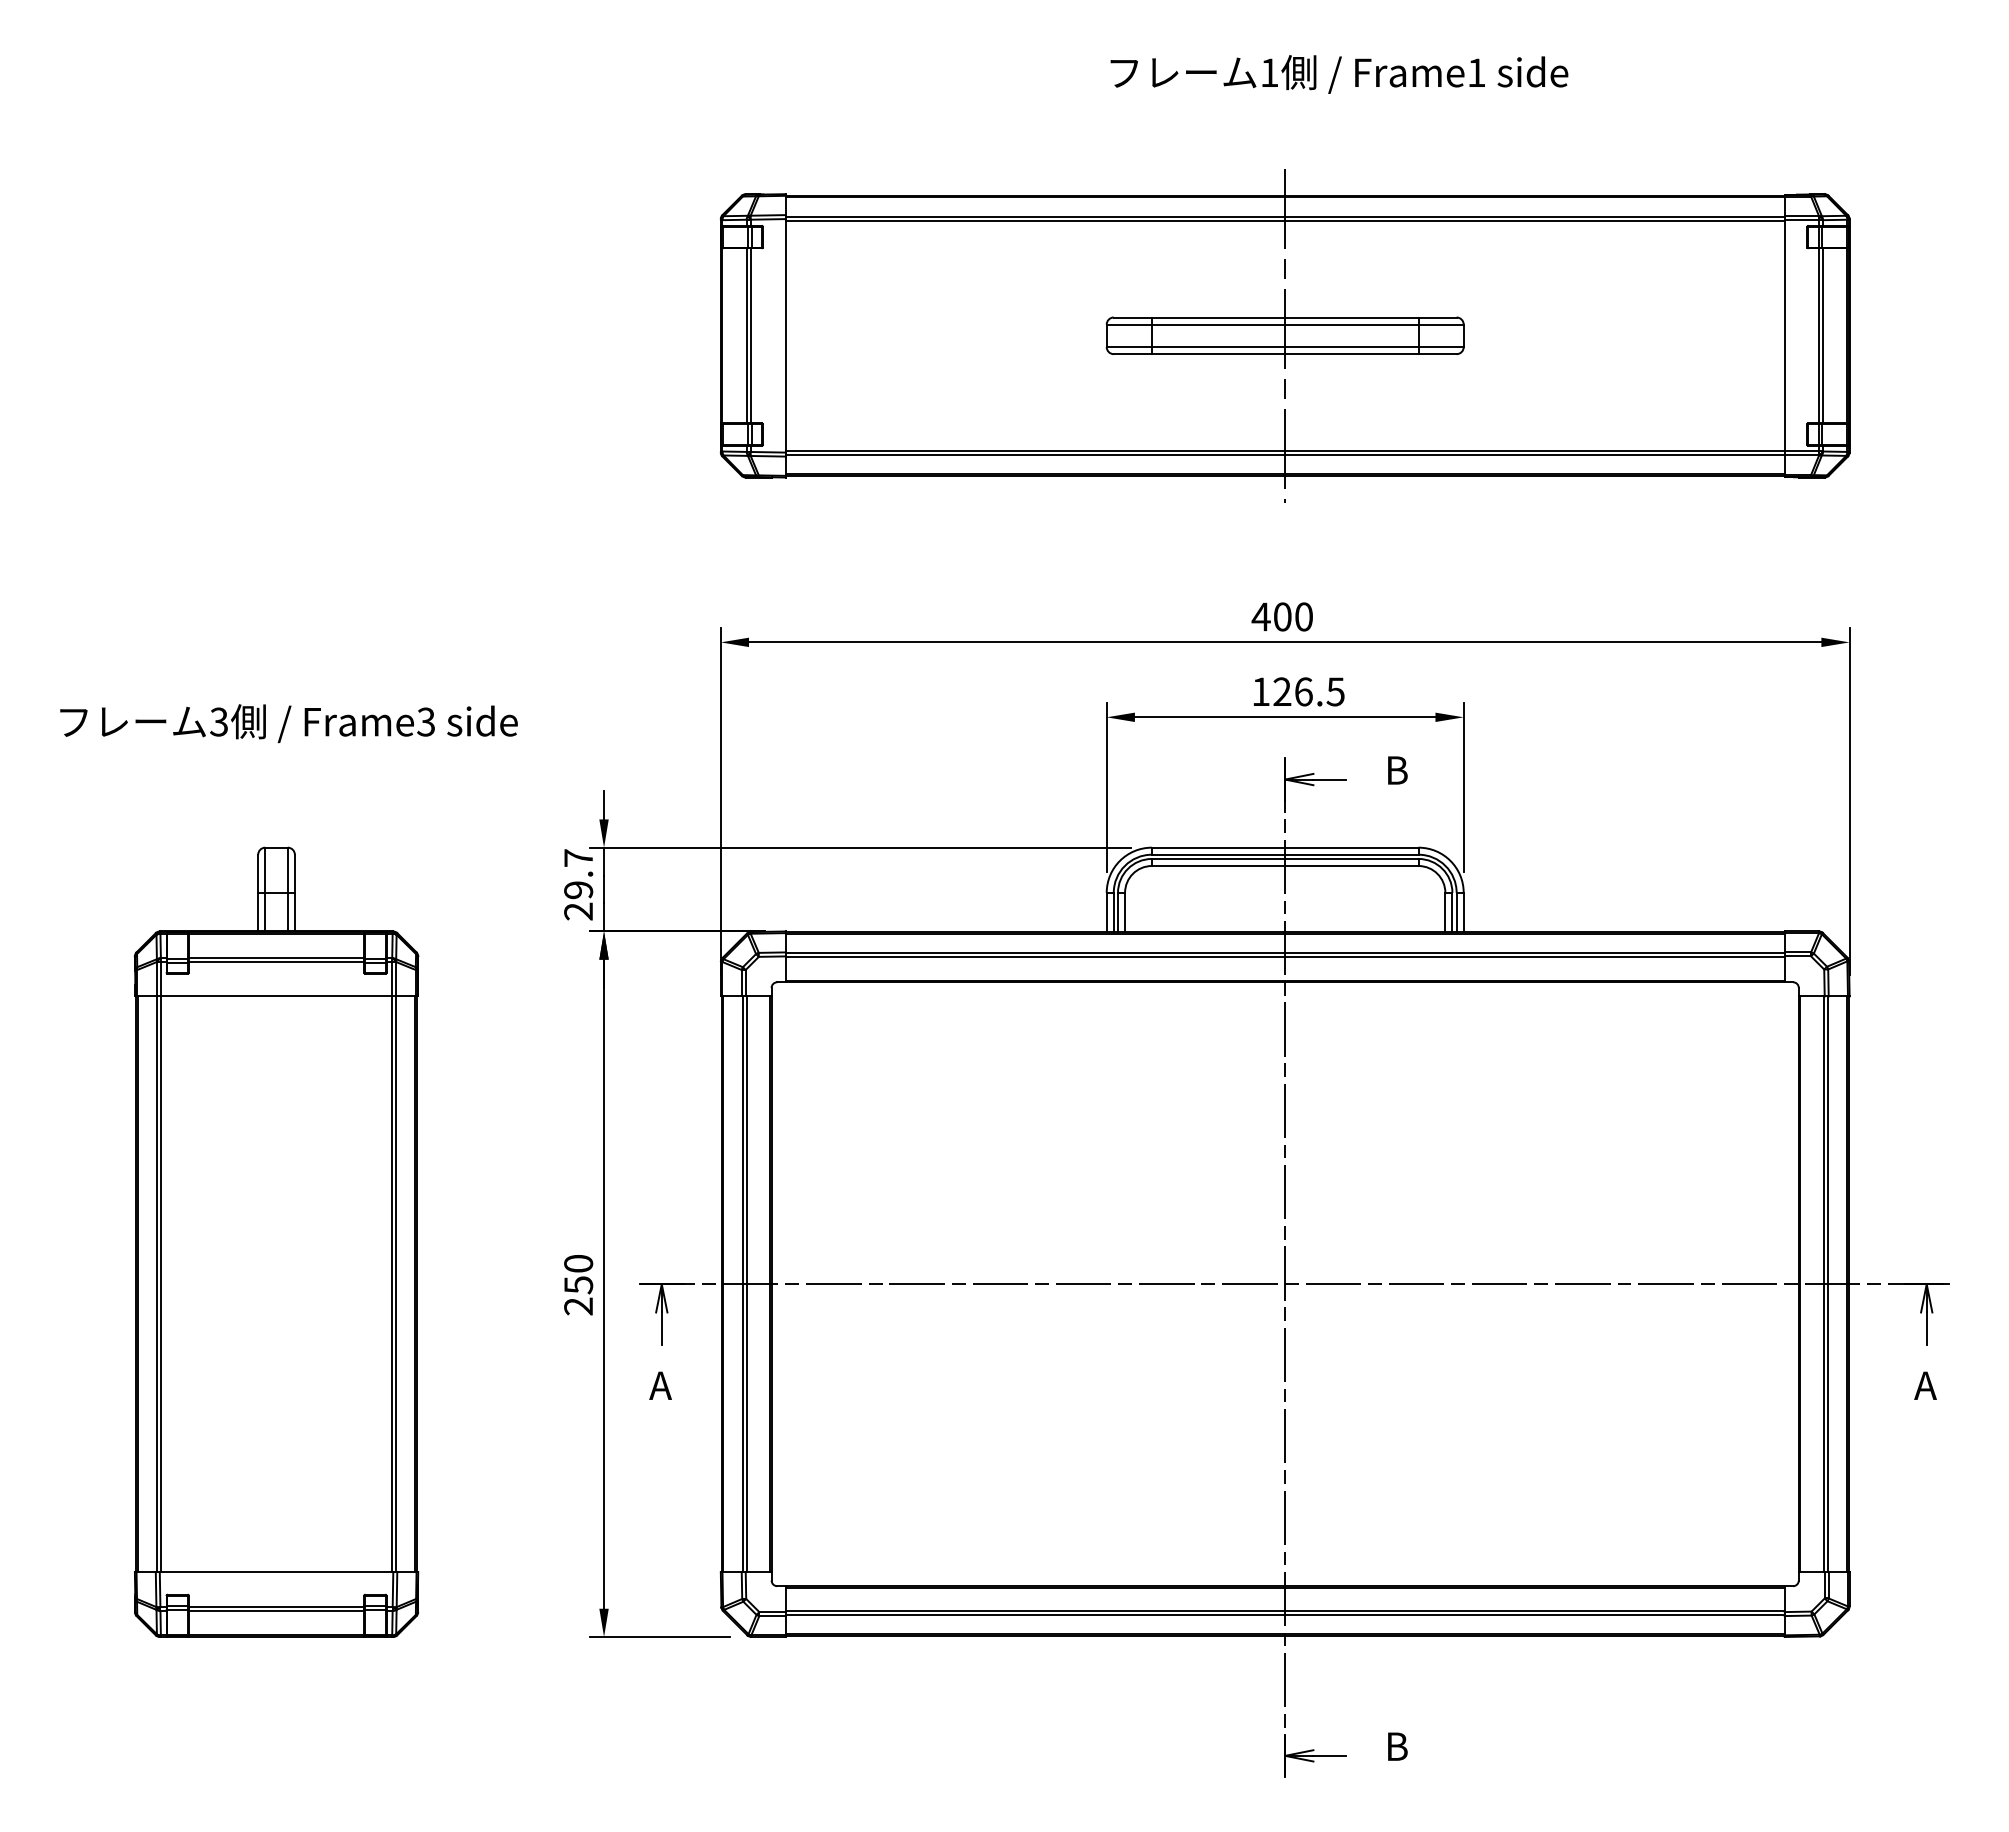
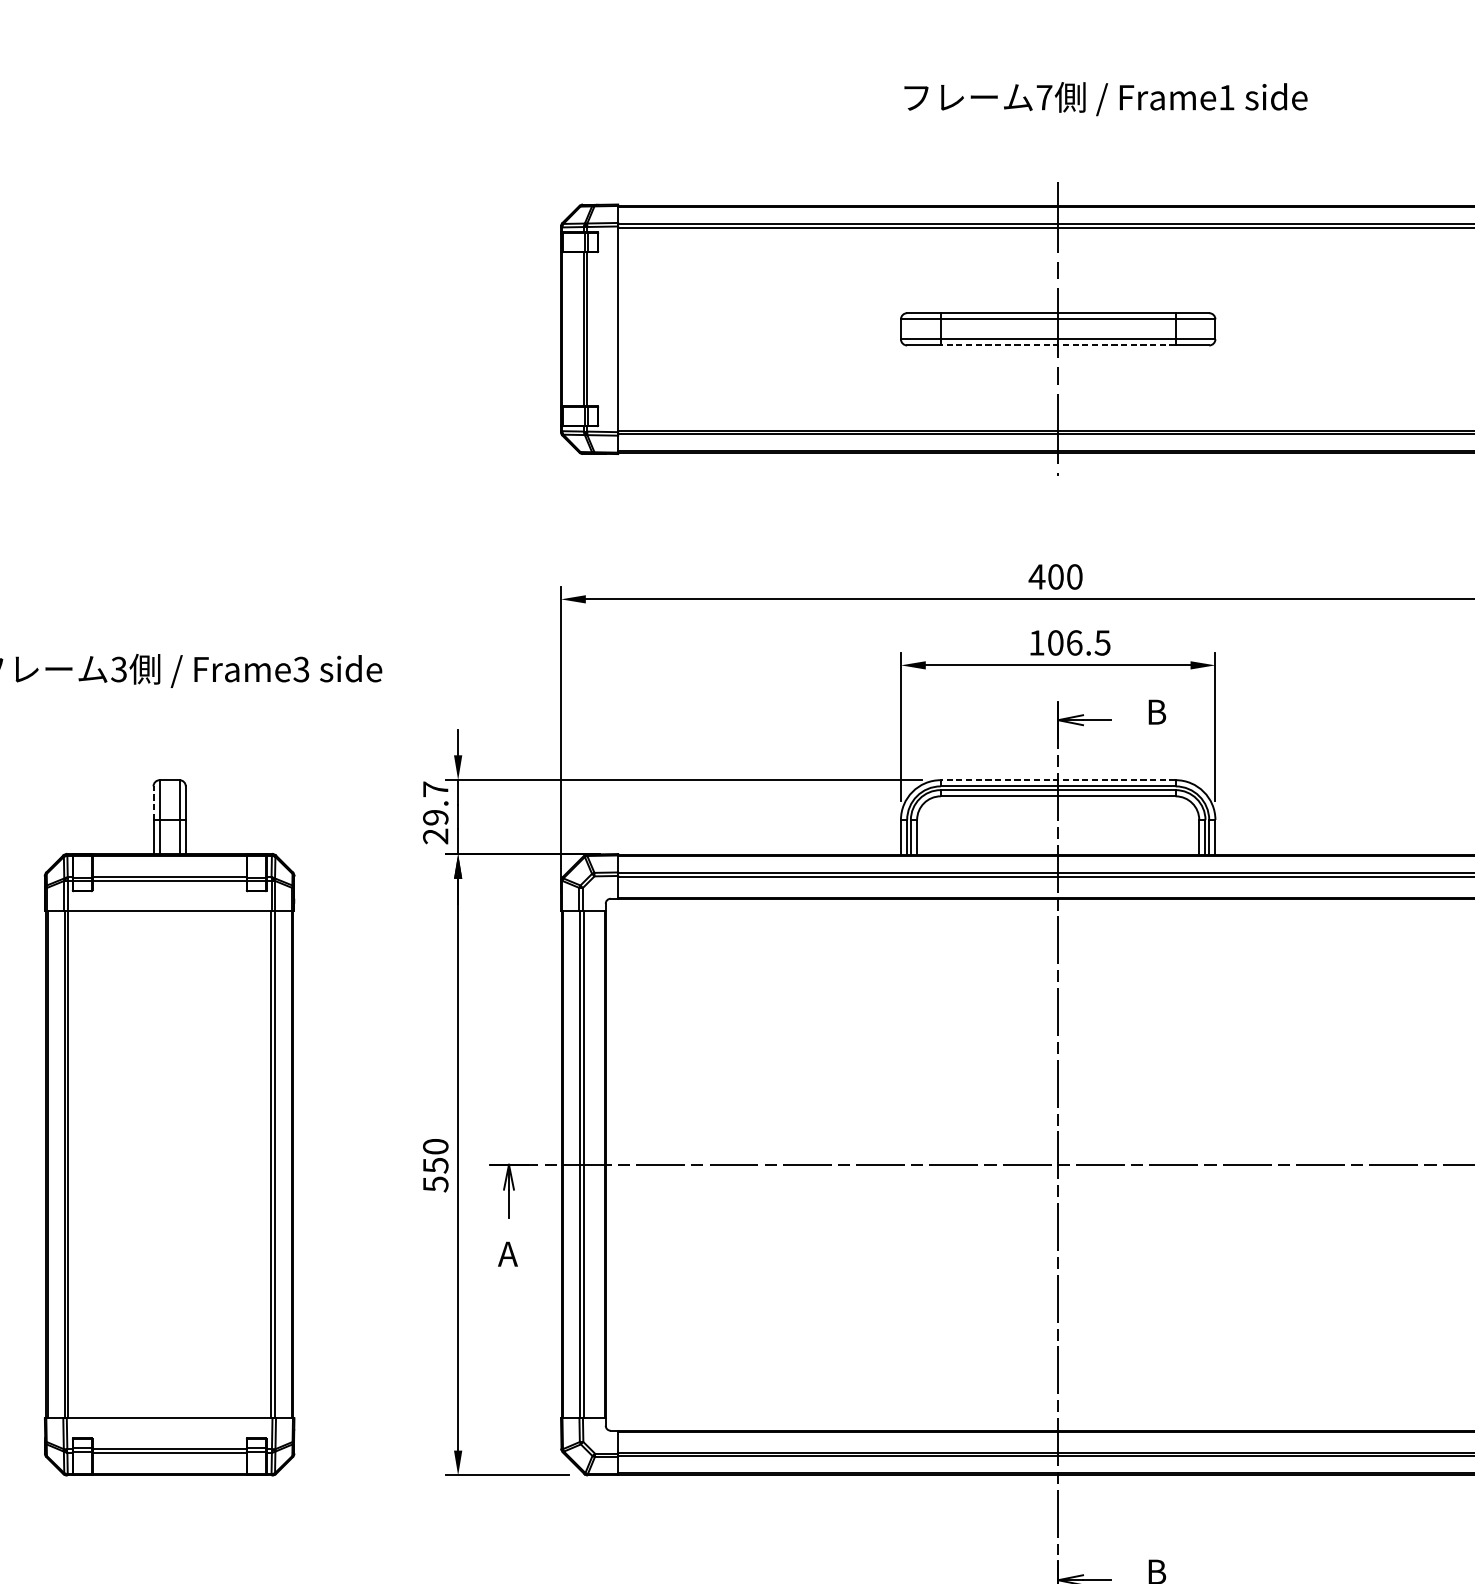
text: (1269, 72) -> (1044, 97), 1 -> 7
line: (1284, 354) -> (1057, 345), solid -> dashed
text: (1282, 691) -> (1055, 642), 126.5 -> 106.5
line: (1284, 847) -> (1057, 780), solid -> dashed
line: (258, 873) -> (153, 802), solid -> dashed
text: (578, 1306) -> (435, 1184), 250 -> 550

